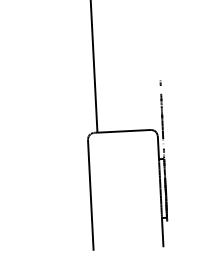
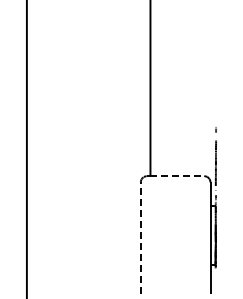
line: (124, 131) -> (177, 176), solid -> dashed
line: (90, 195) -> (140, 238), solid -> dashed

